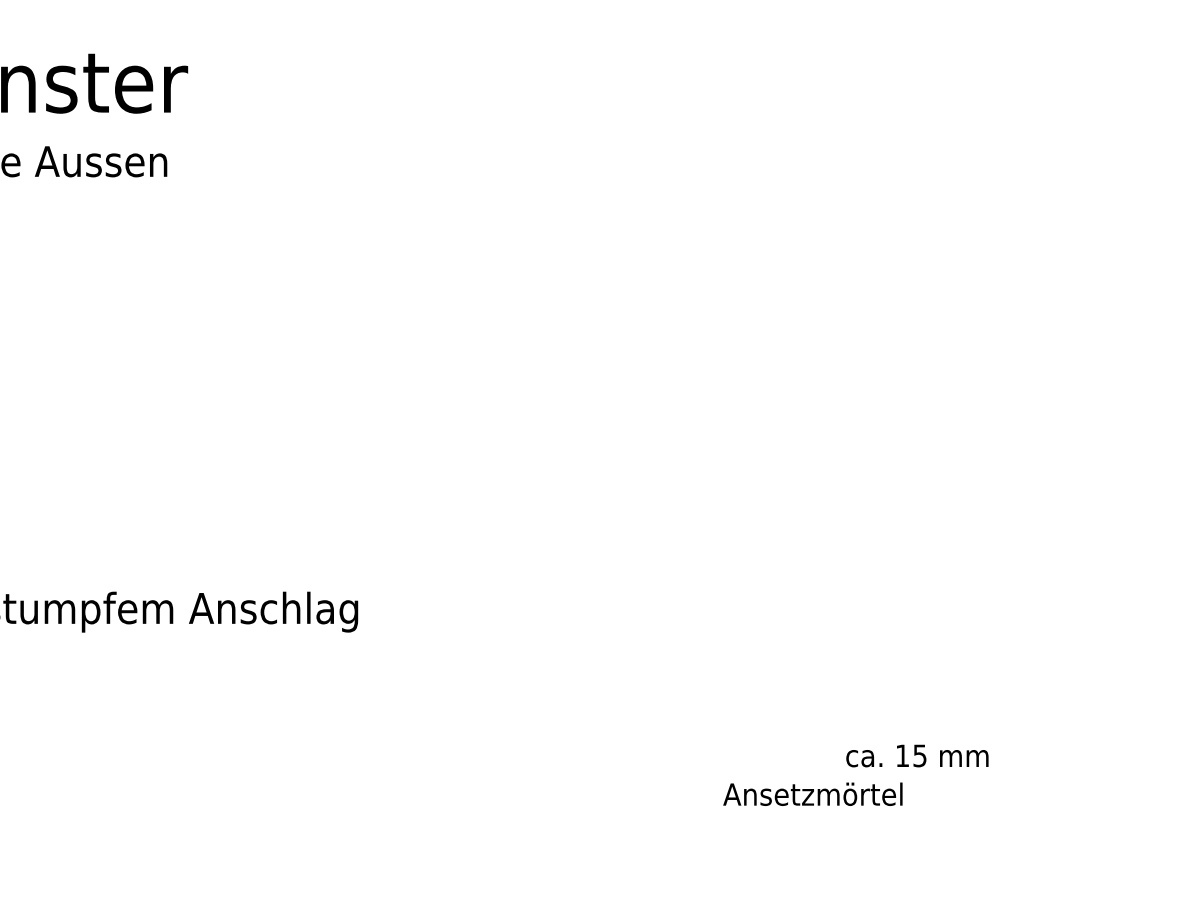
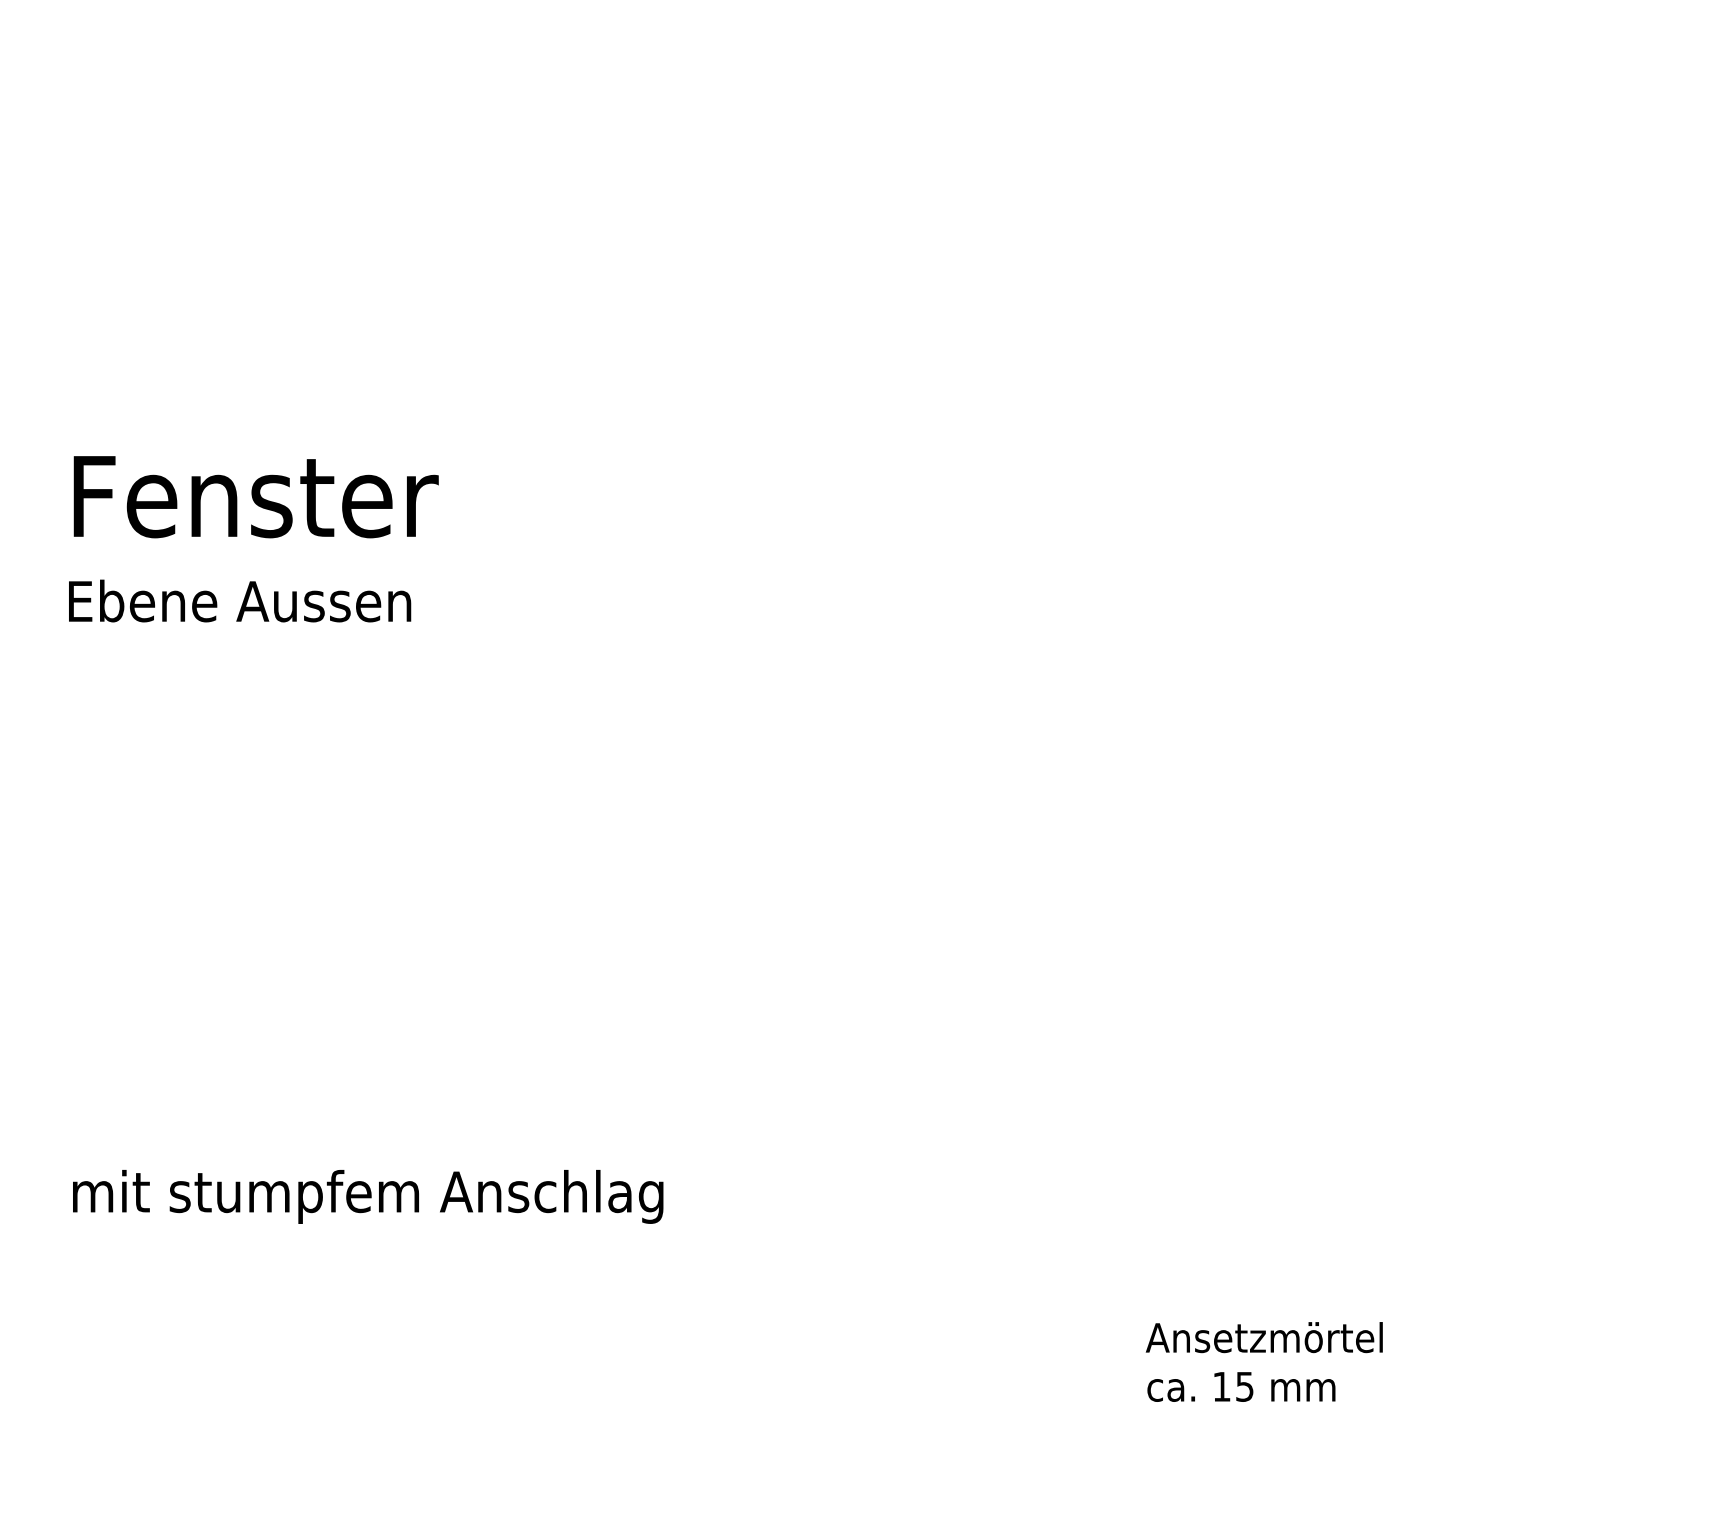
text: (917, 755) -> (1241, 1386), moved
text: (812, 794) -> (1263, 1337), moved

